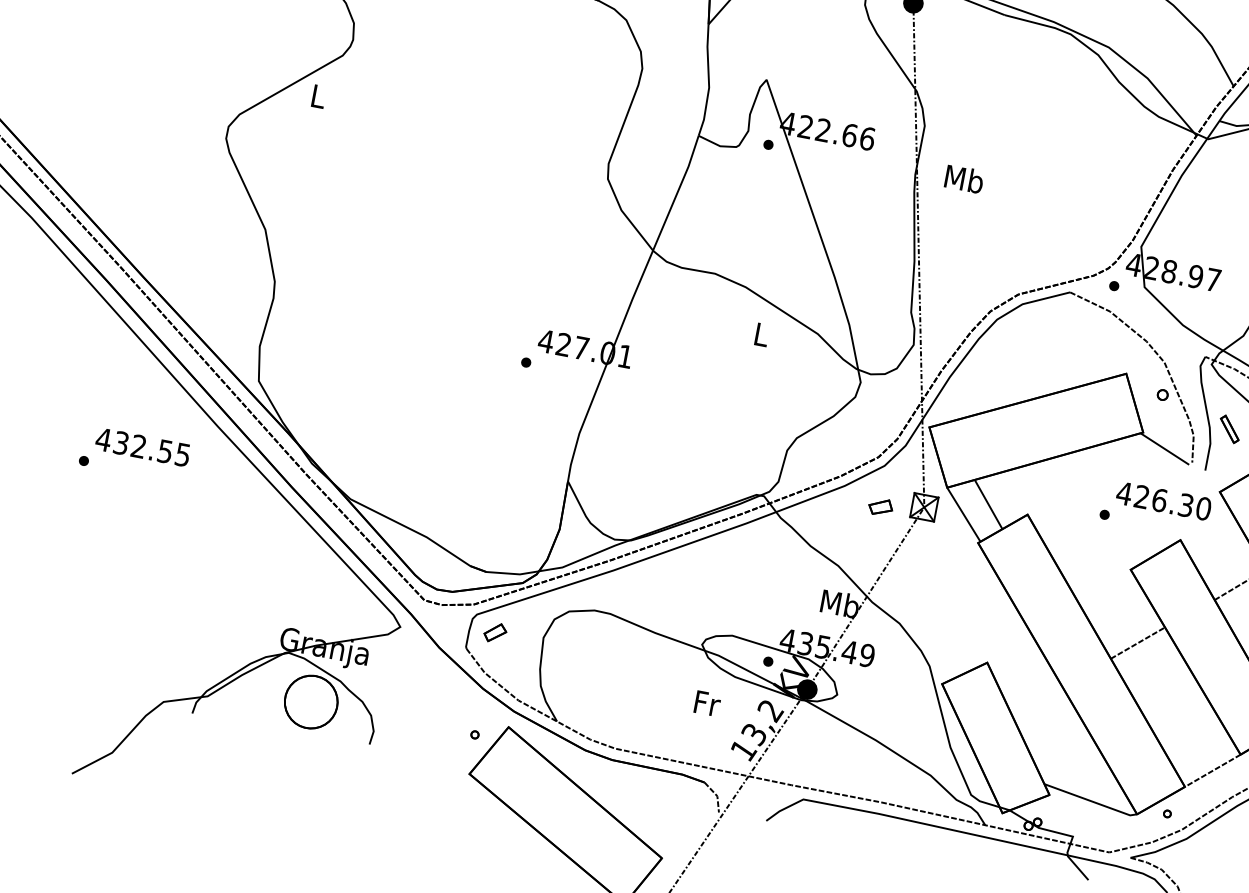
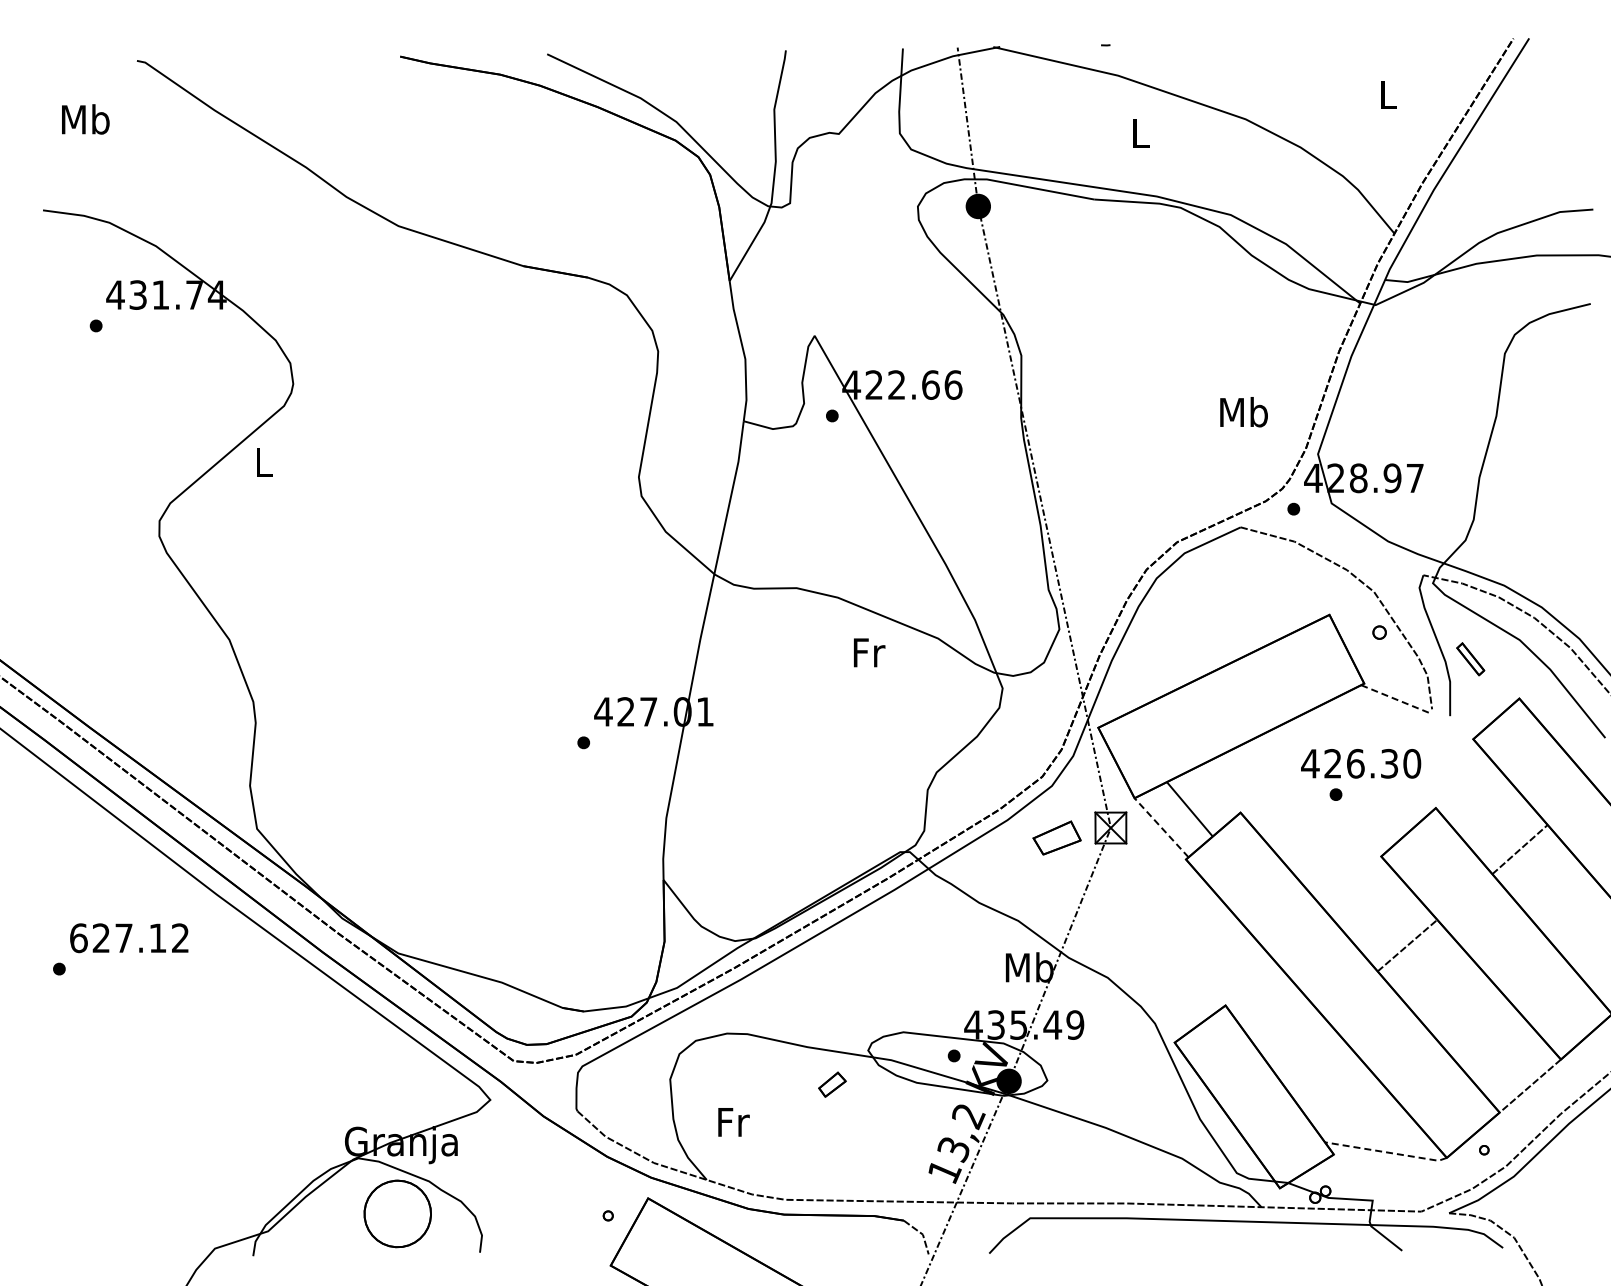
text: (963, 179) -> (1243, 412), moved
text: (762, 334) -> (869, 652), L -> Fr
text: (142, 447) -> (128, 938), 432.55 -> 627.12
line: (1165, 448) -> (1395, 698), solid -> dashed
text: (1164, 501) -> (1361, 763), moved
part: (880, 506) -> (1056, 837), size x1.6
line: (963, 514) -> (1161, 827), solid -> dashed
part: (495, 632) -> (832, 1084), moved
text: (707, 703) -> (733, 1122), moved
line: (1090, 801) -> (1386, 1152), solid -> dashed

